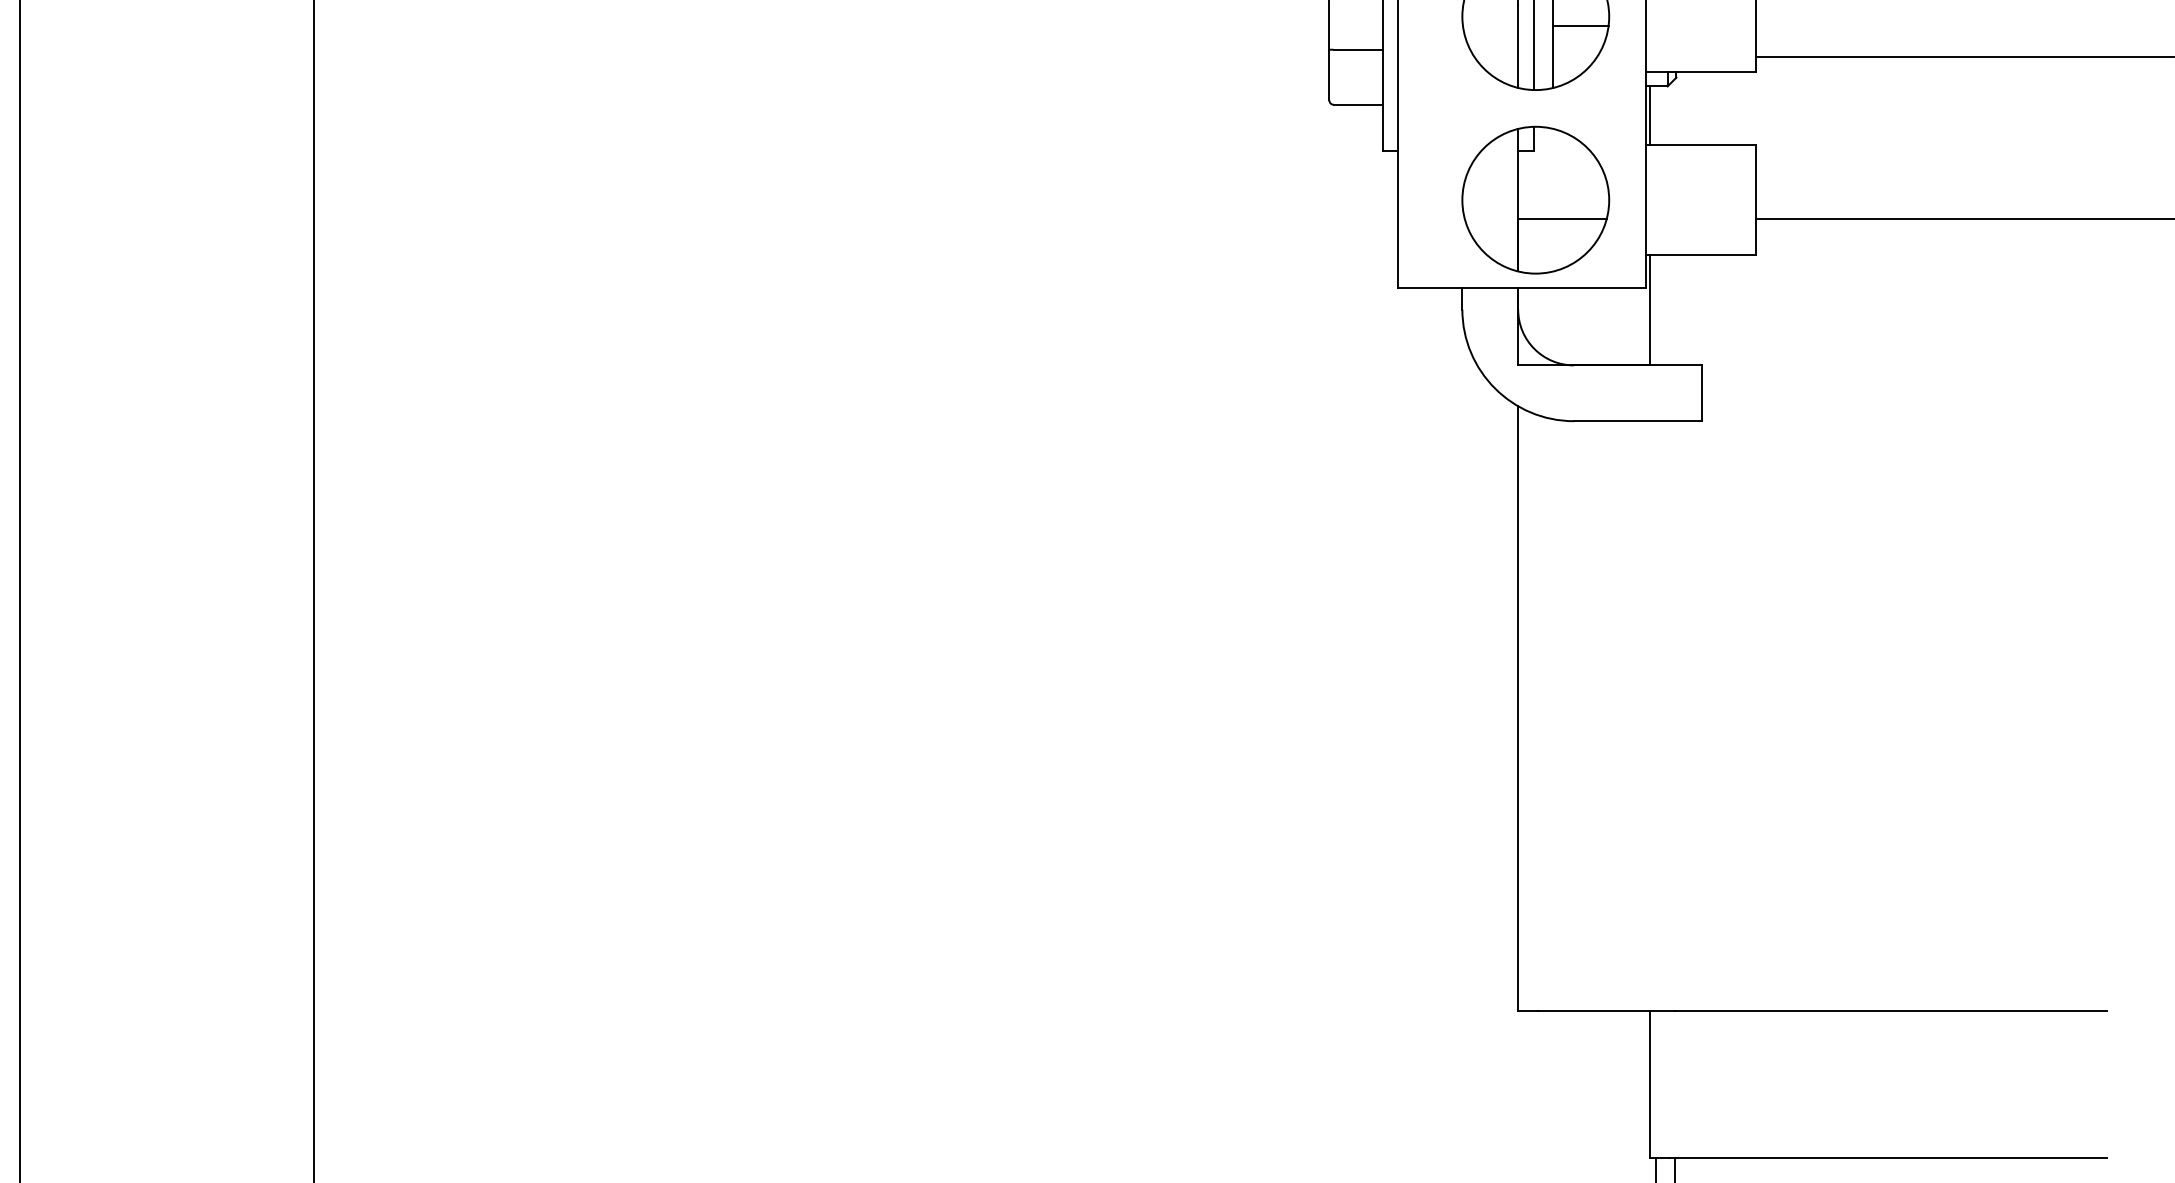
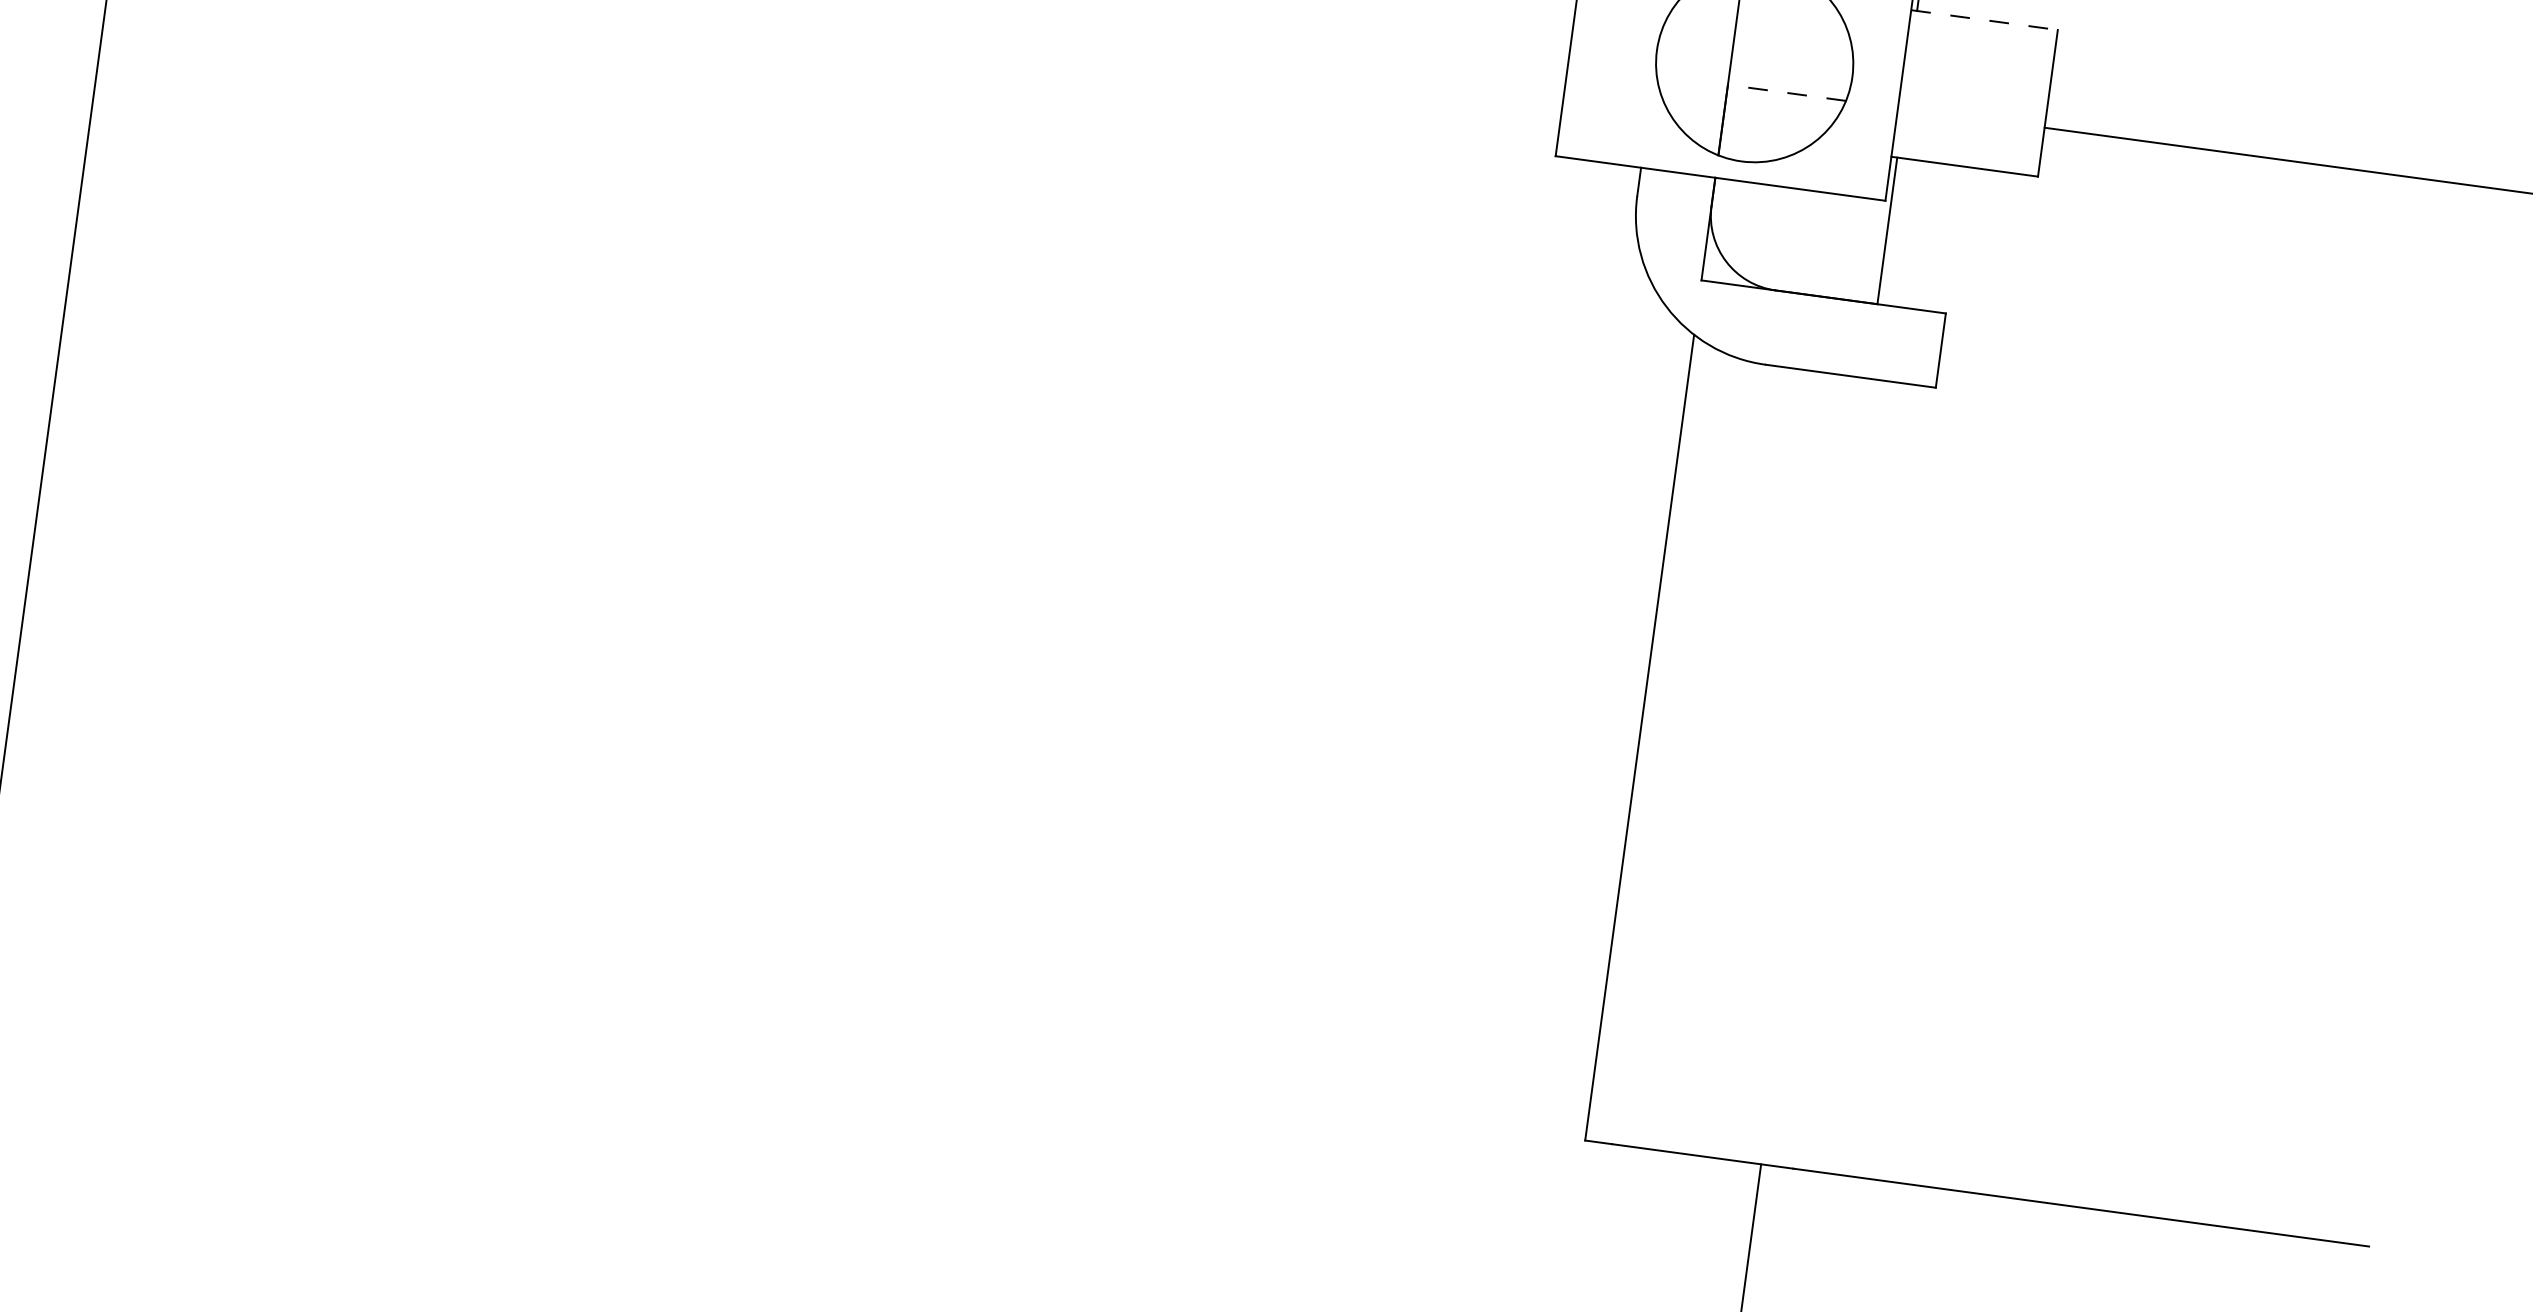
line: (1701, 145) -> (1985, 20), solid -> dashed
line: (1562, 218) -> (1786, 92), solid -> dashed

